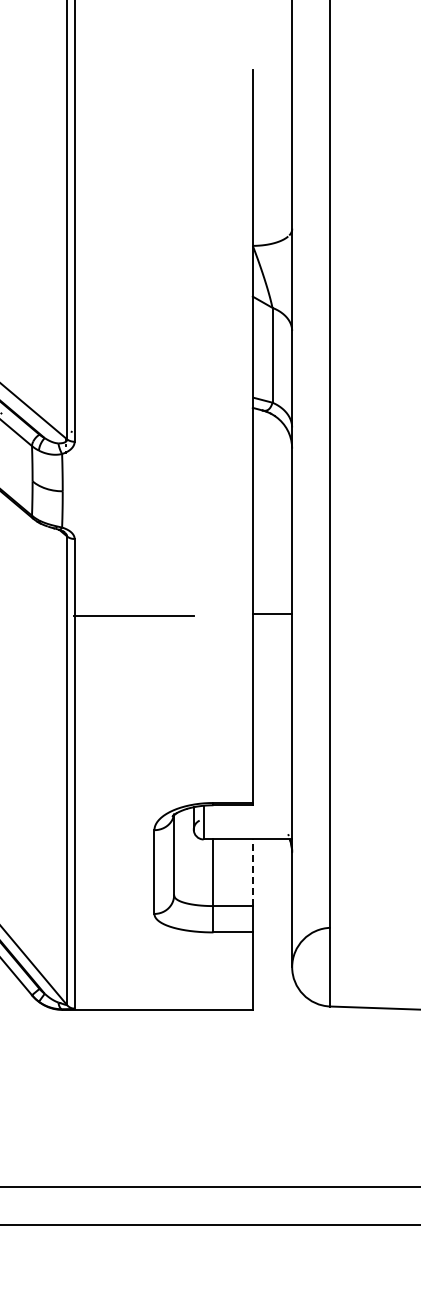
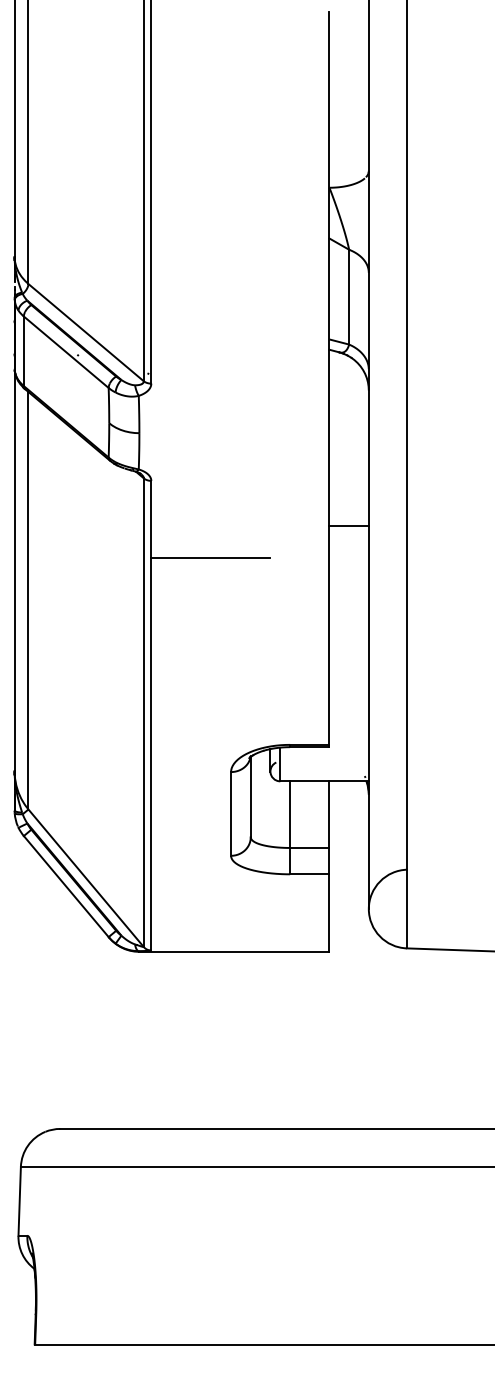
line: (271, 613) -> (348, 525), moved
line: (252, 872) -> (329, 814), dashed -> solid

